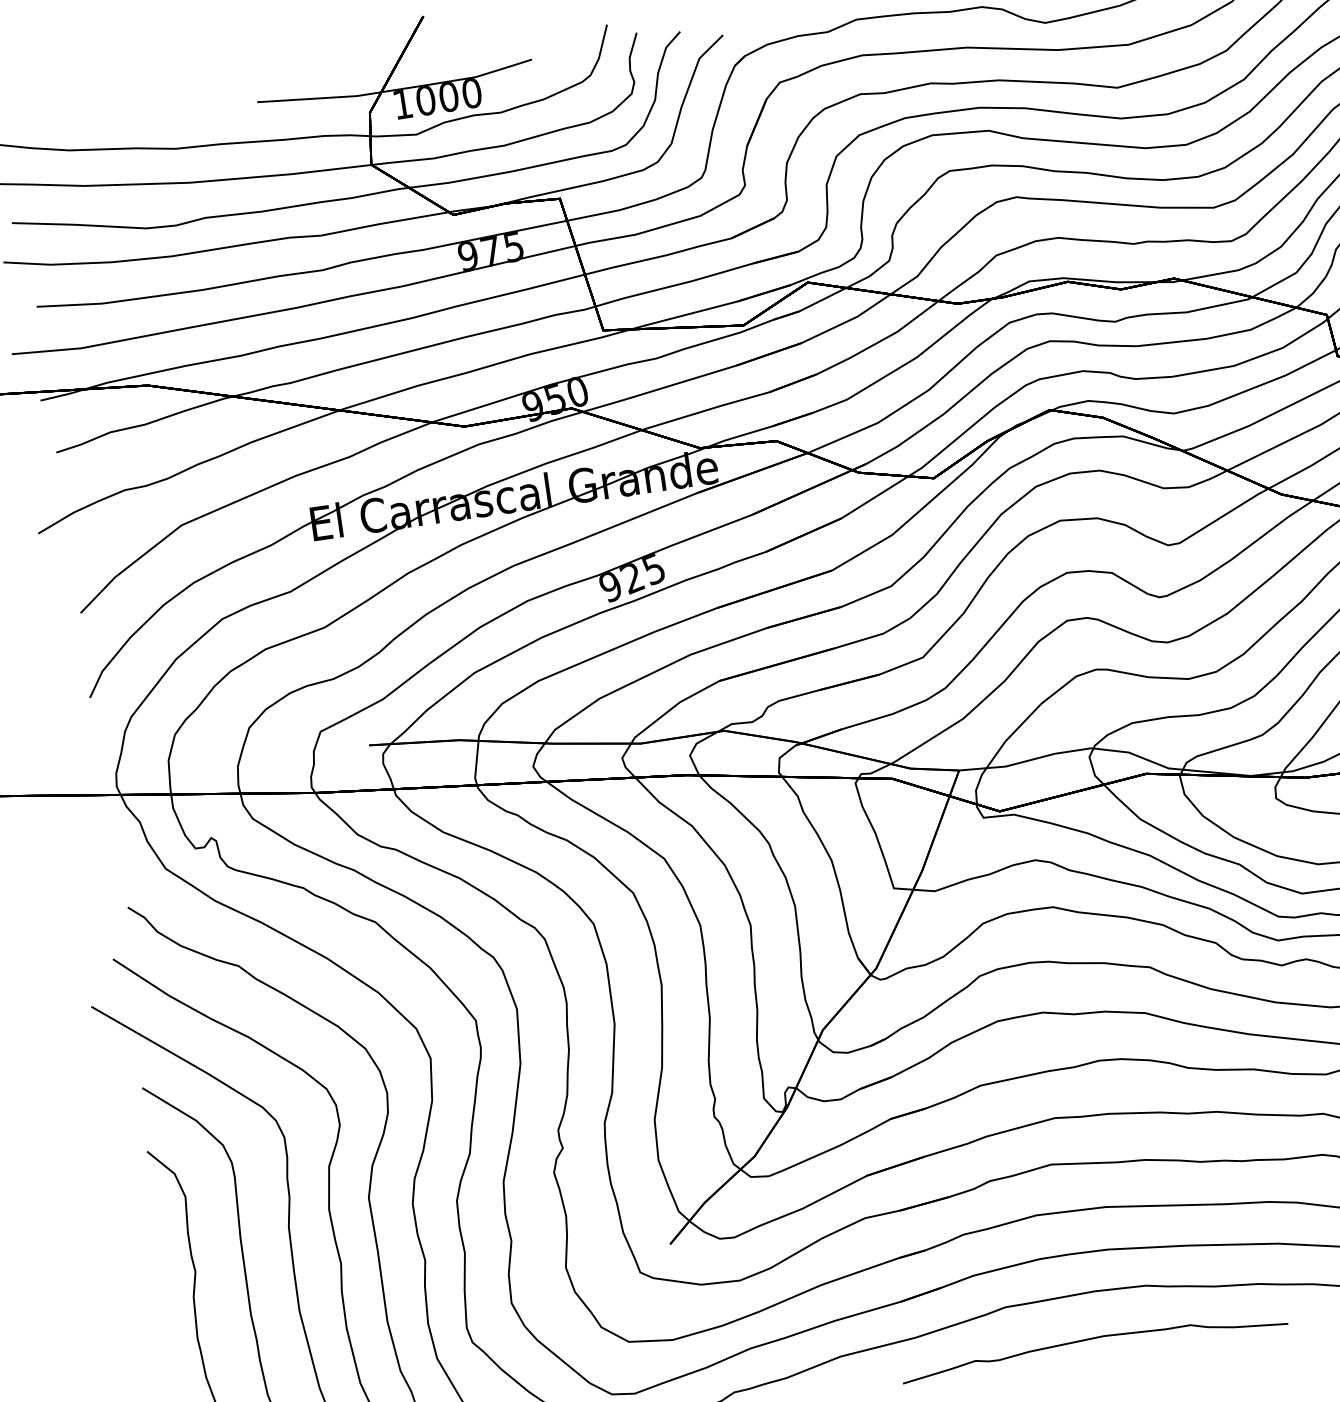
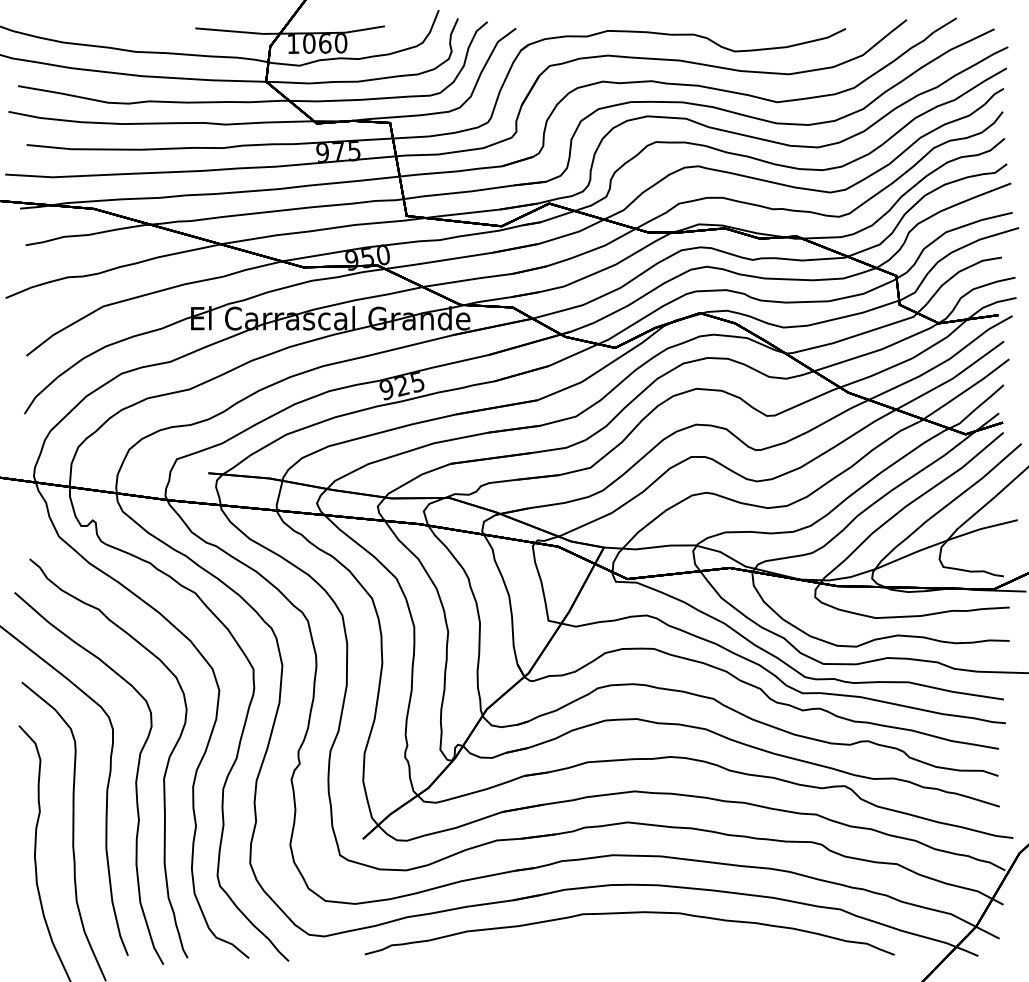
text: (449, 96) -> (325, 43), 1000 -> 1060
curve: (1093, 1339) -> (639, 944), removed

